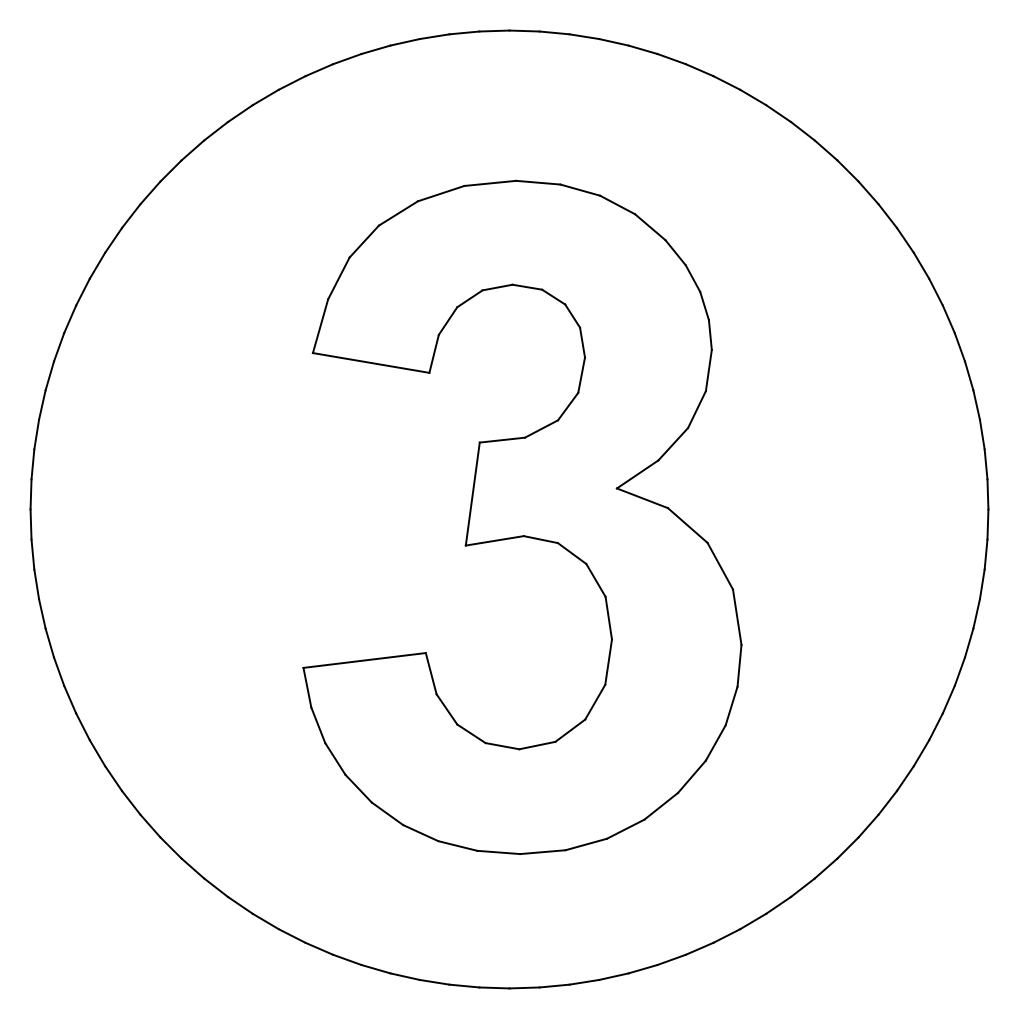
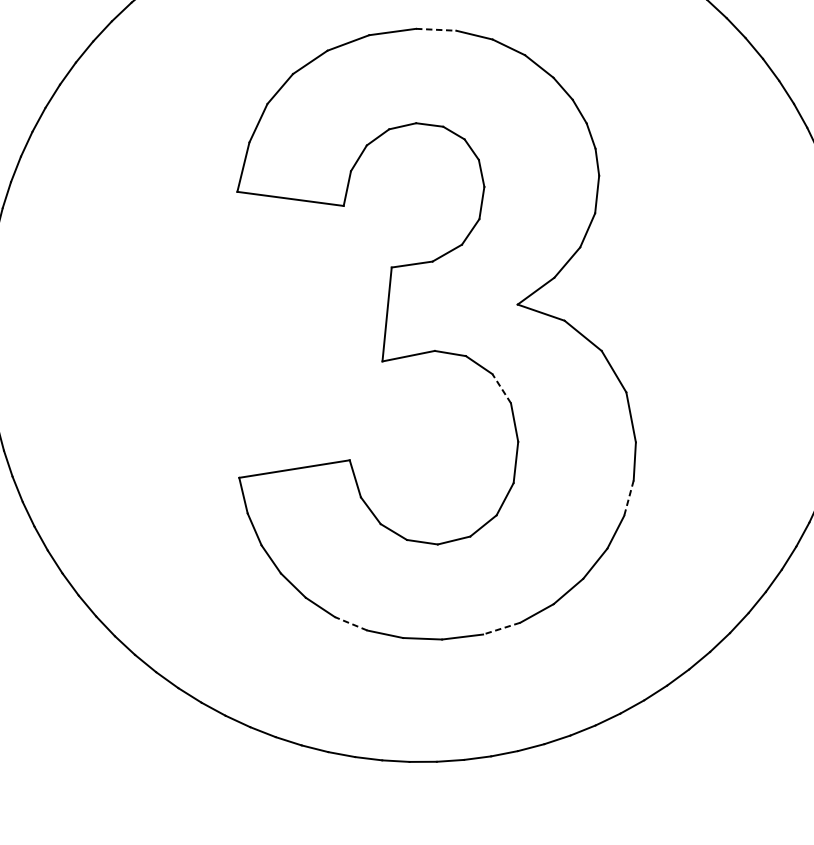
line: (538, 182) -> (436, 29), solid -> dashed
line: (595, 579) -> (501, 387), solid -> dashed
line: (731, 706) -> (628, 498), solid -> dashed
line: (420, 832) -> (350, 623), solid -> dashed
line: (585, 844) -> (501, 628), solid -> dashed

